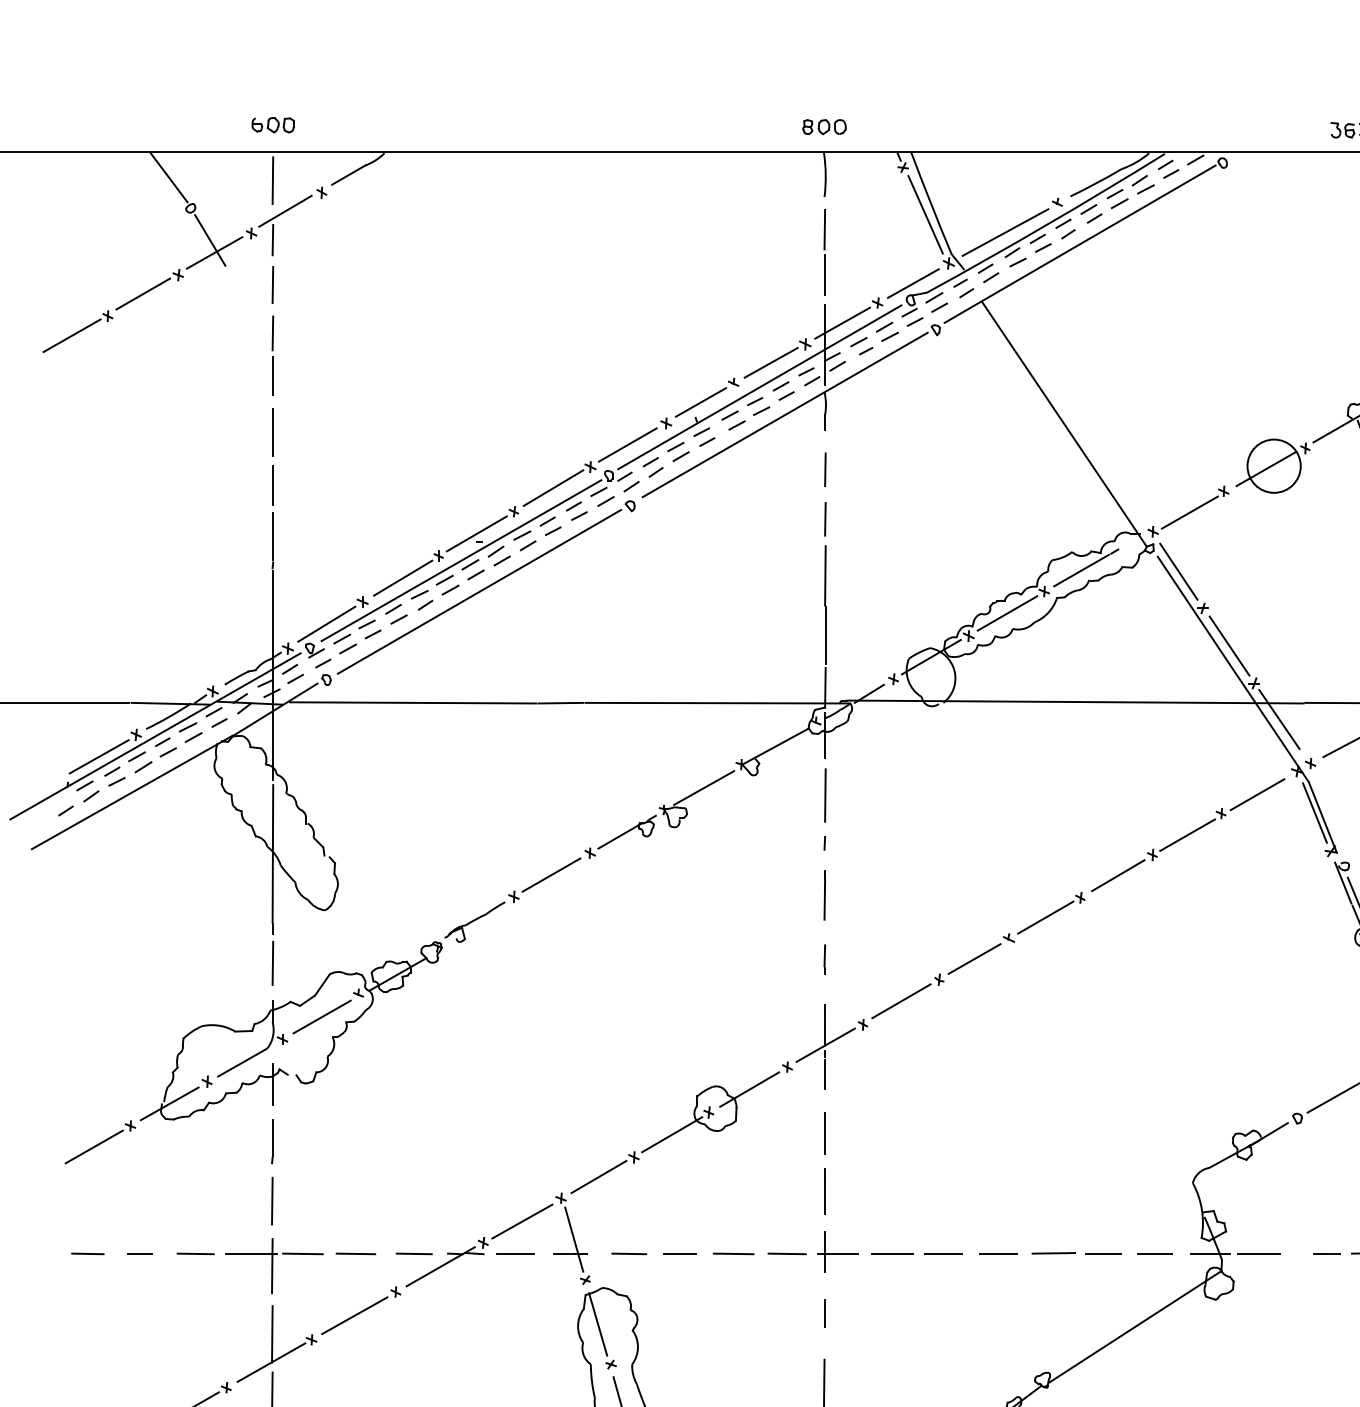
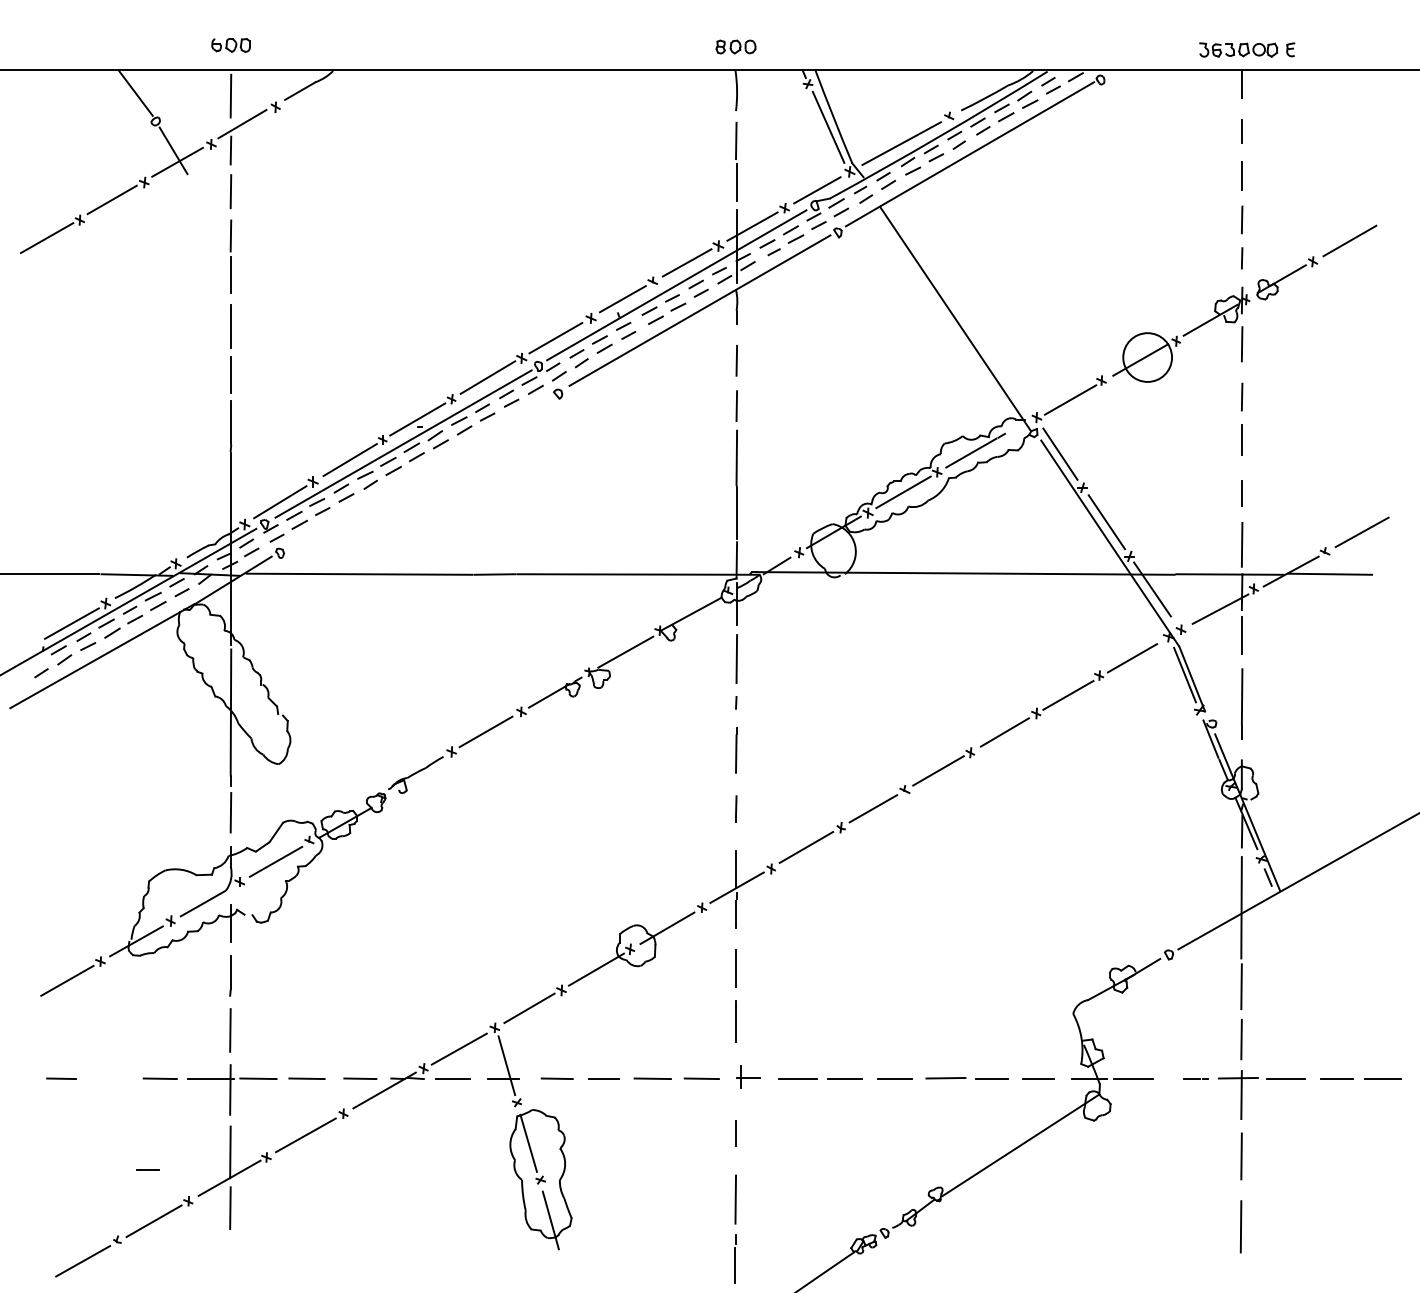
line: (478, 591) -> (419, 472), removed
part: (838, 1251) -> (748, 1076), size x0.6
line: (139, 1253) -> (147, 1169), moved

